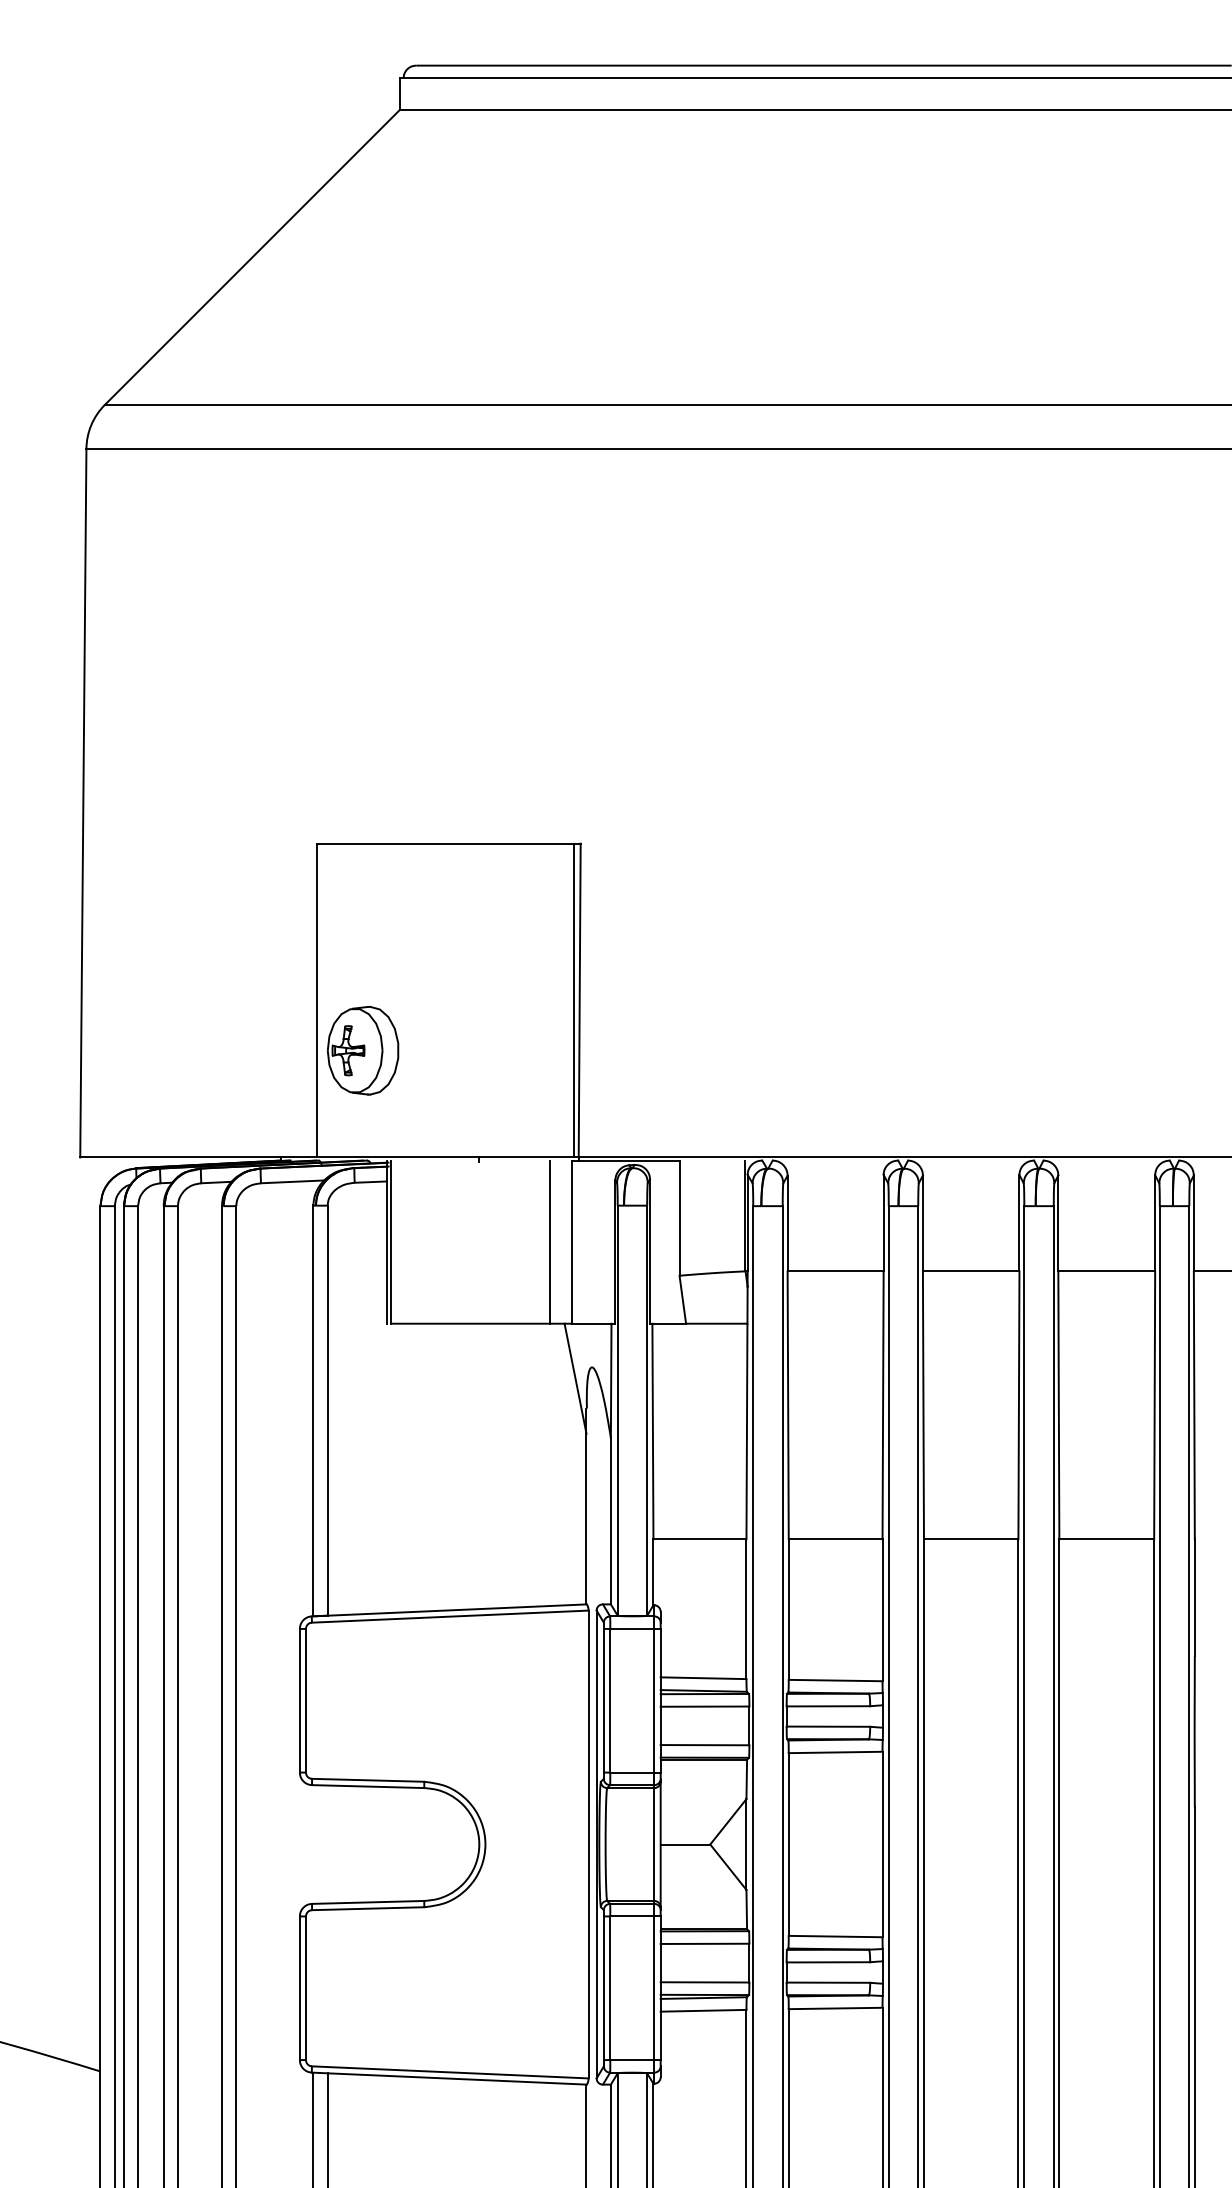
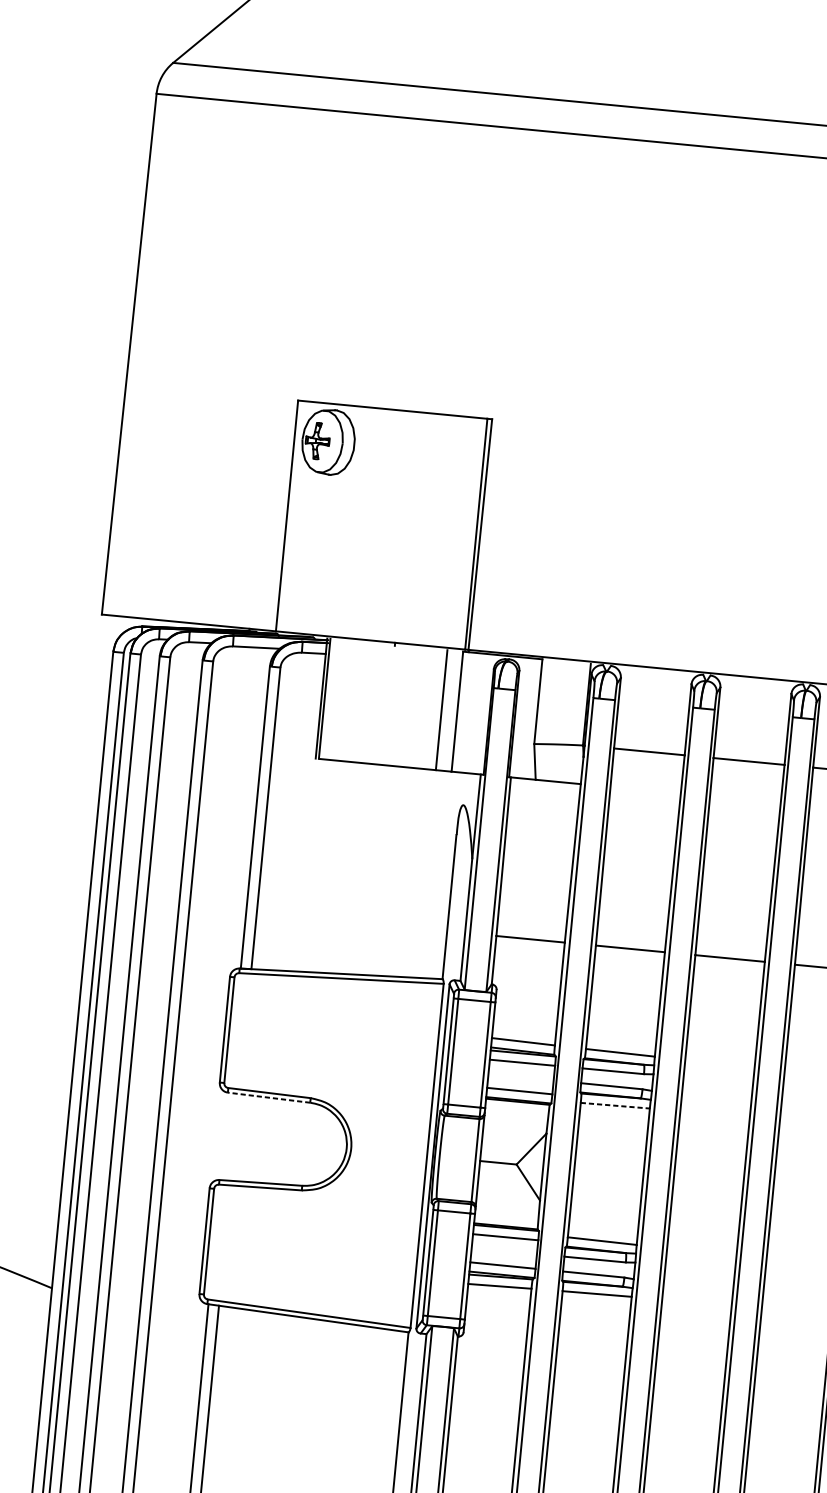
part: (362, 1050) -> (328, 441), moved
line: (575, 1378) -> (450, 812), removed
line: (835, 1752) -> (615, 1105), solid -> dashed
line: (367, 1786) -> (268, 1097), solid -> dashed

